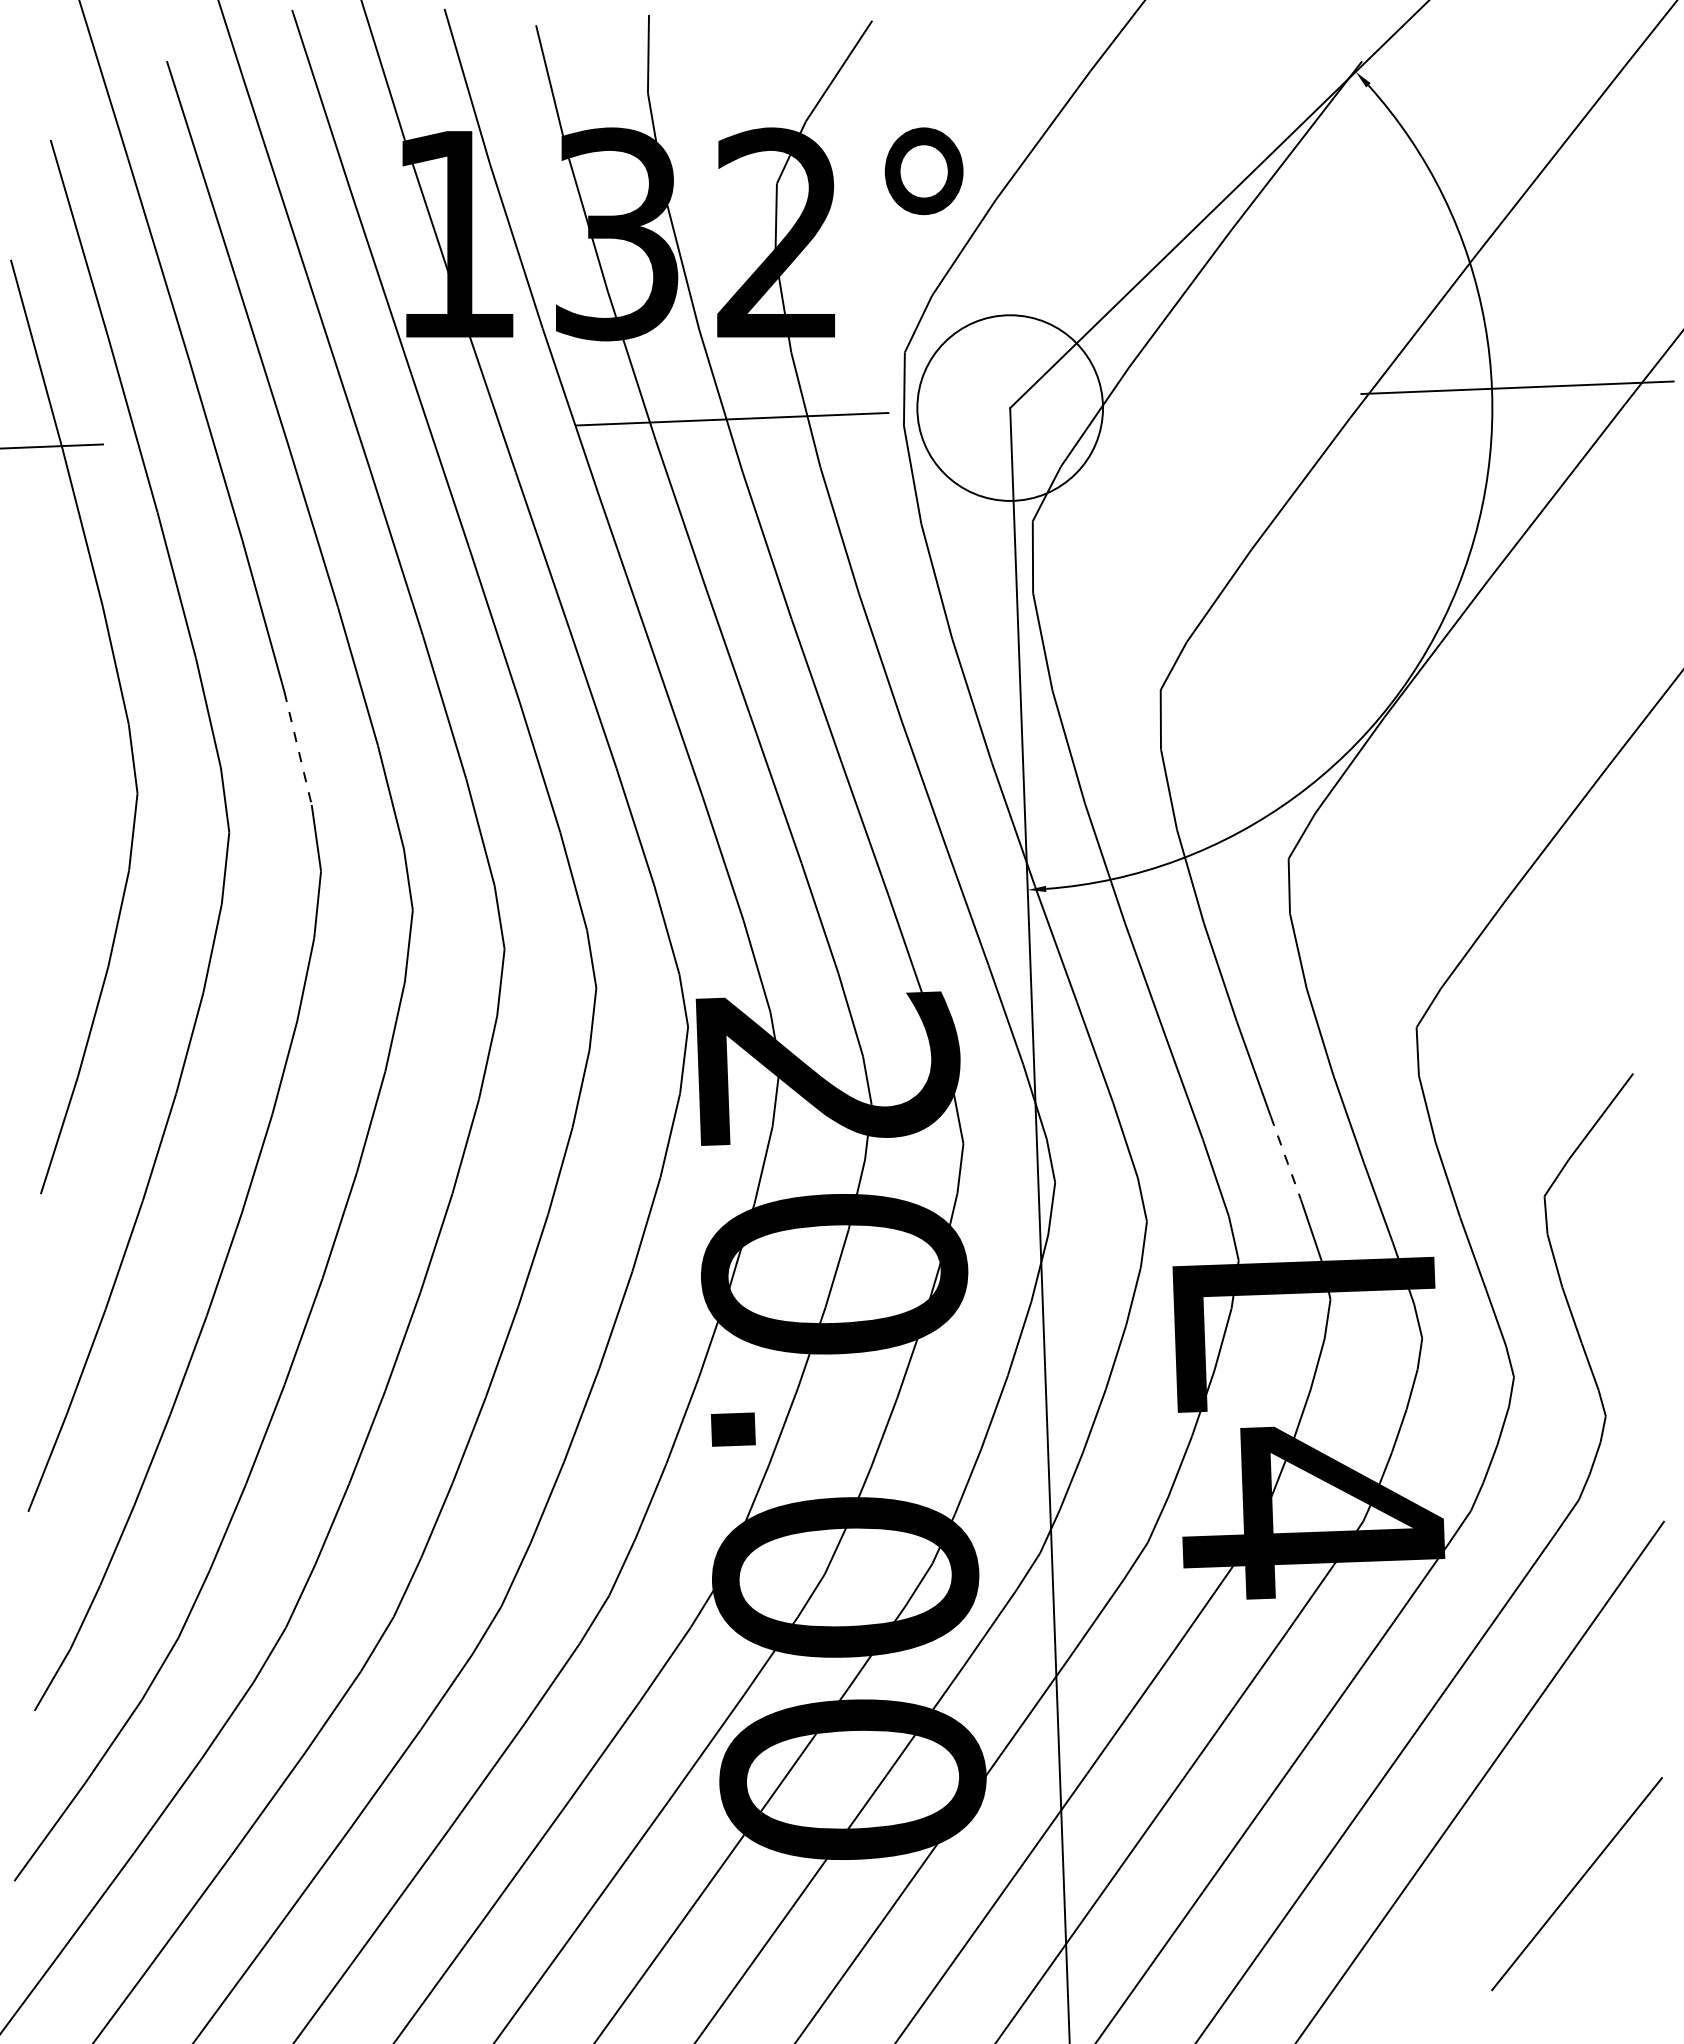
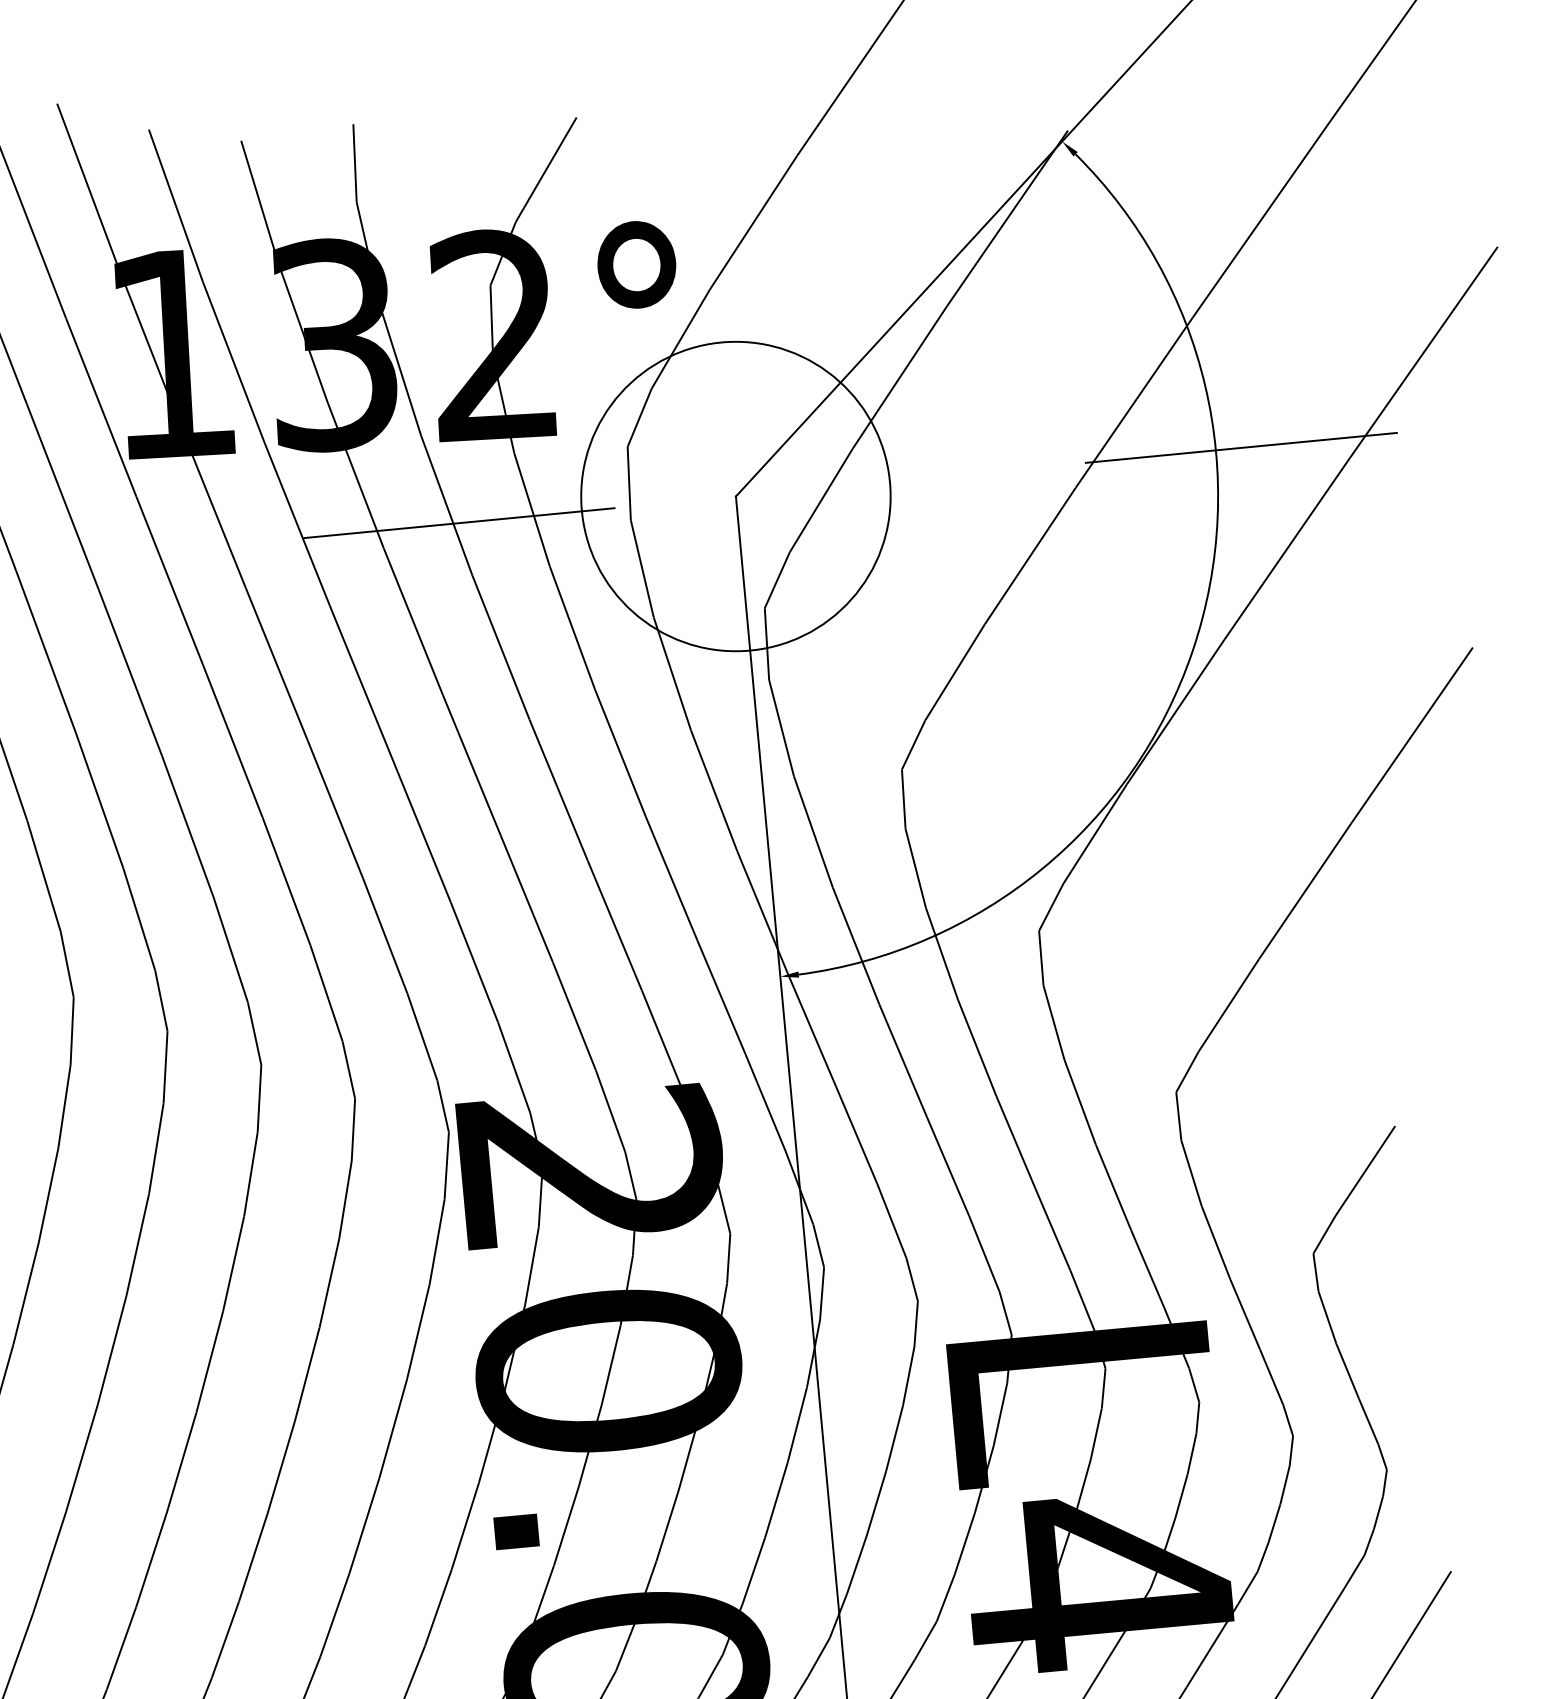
circle: (1009, 407) -> (735, 495), size x1.67
line: (298, 748) -> (44, 876), dashed -> solid
line: (1286, 1158) -> (1053, 1230), dashed -> solid

